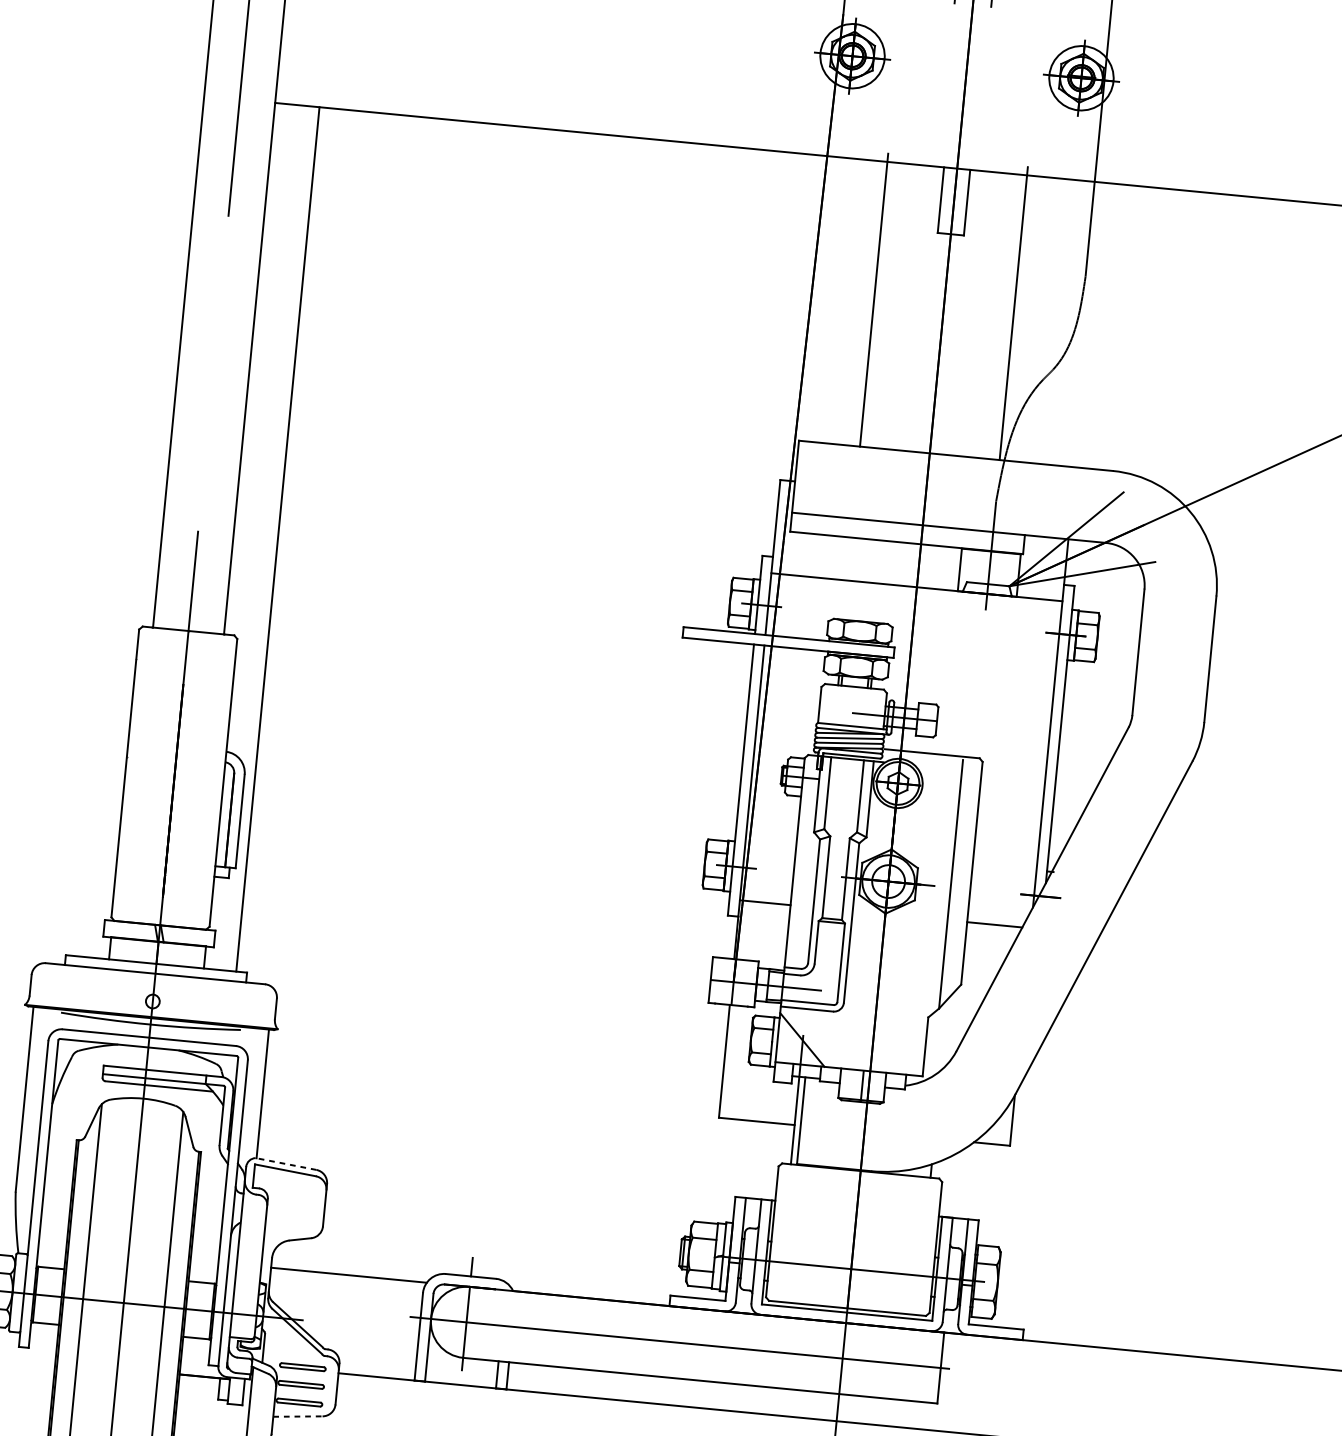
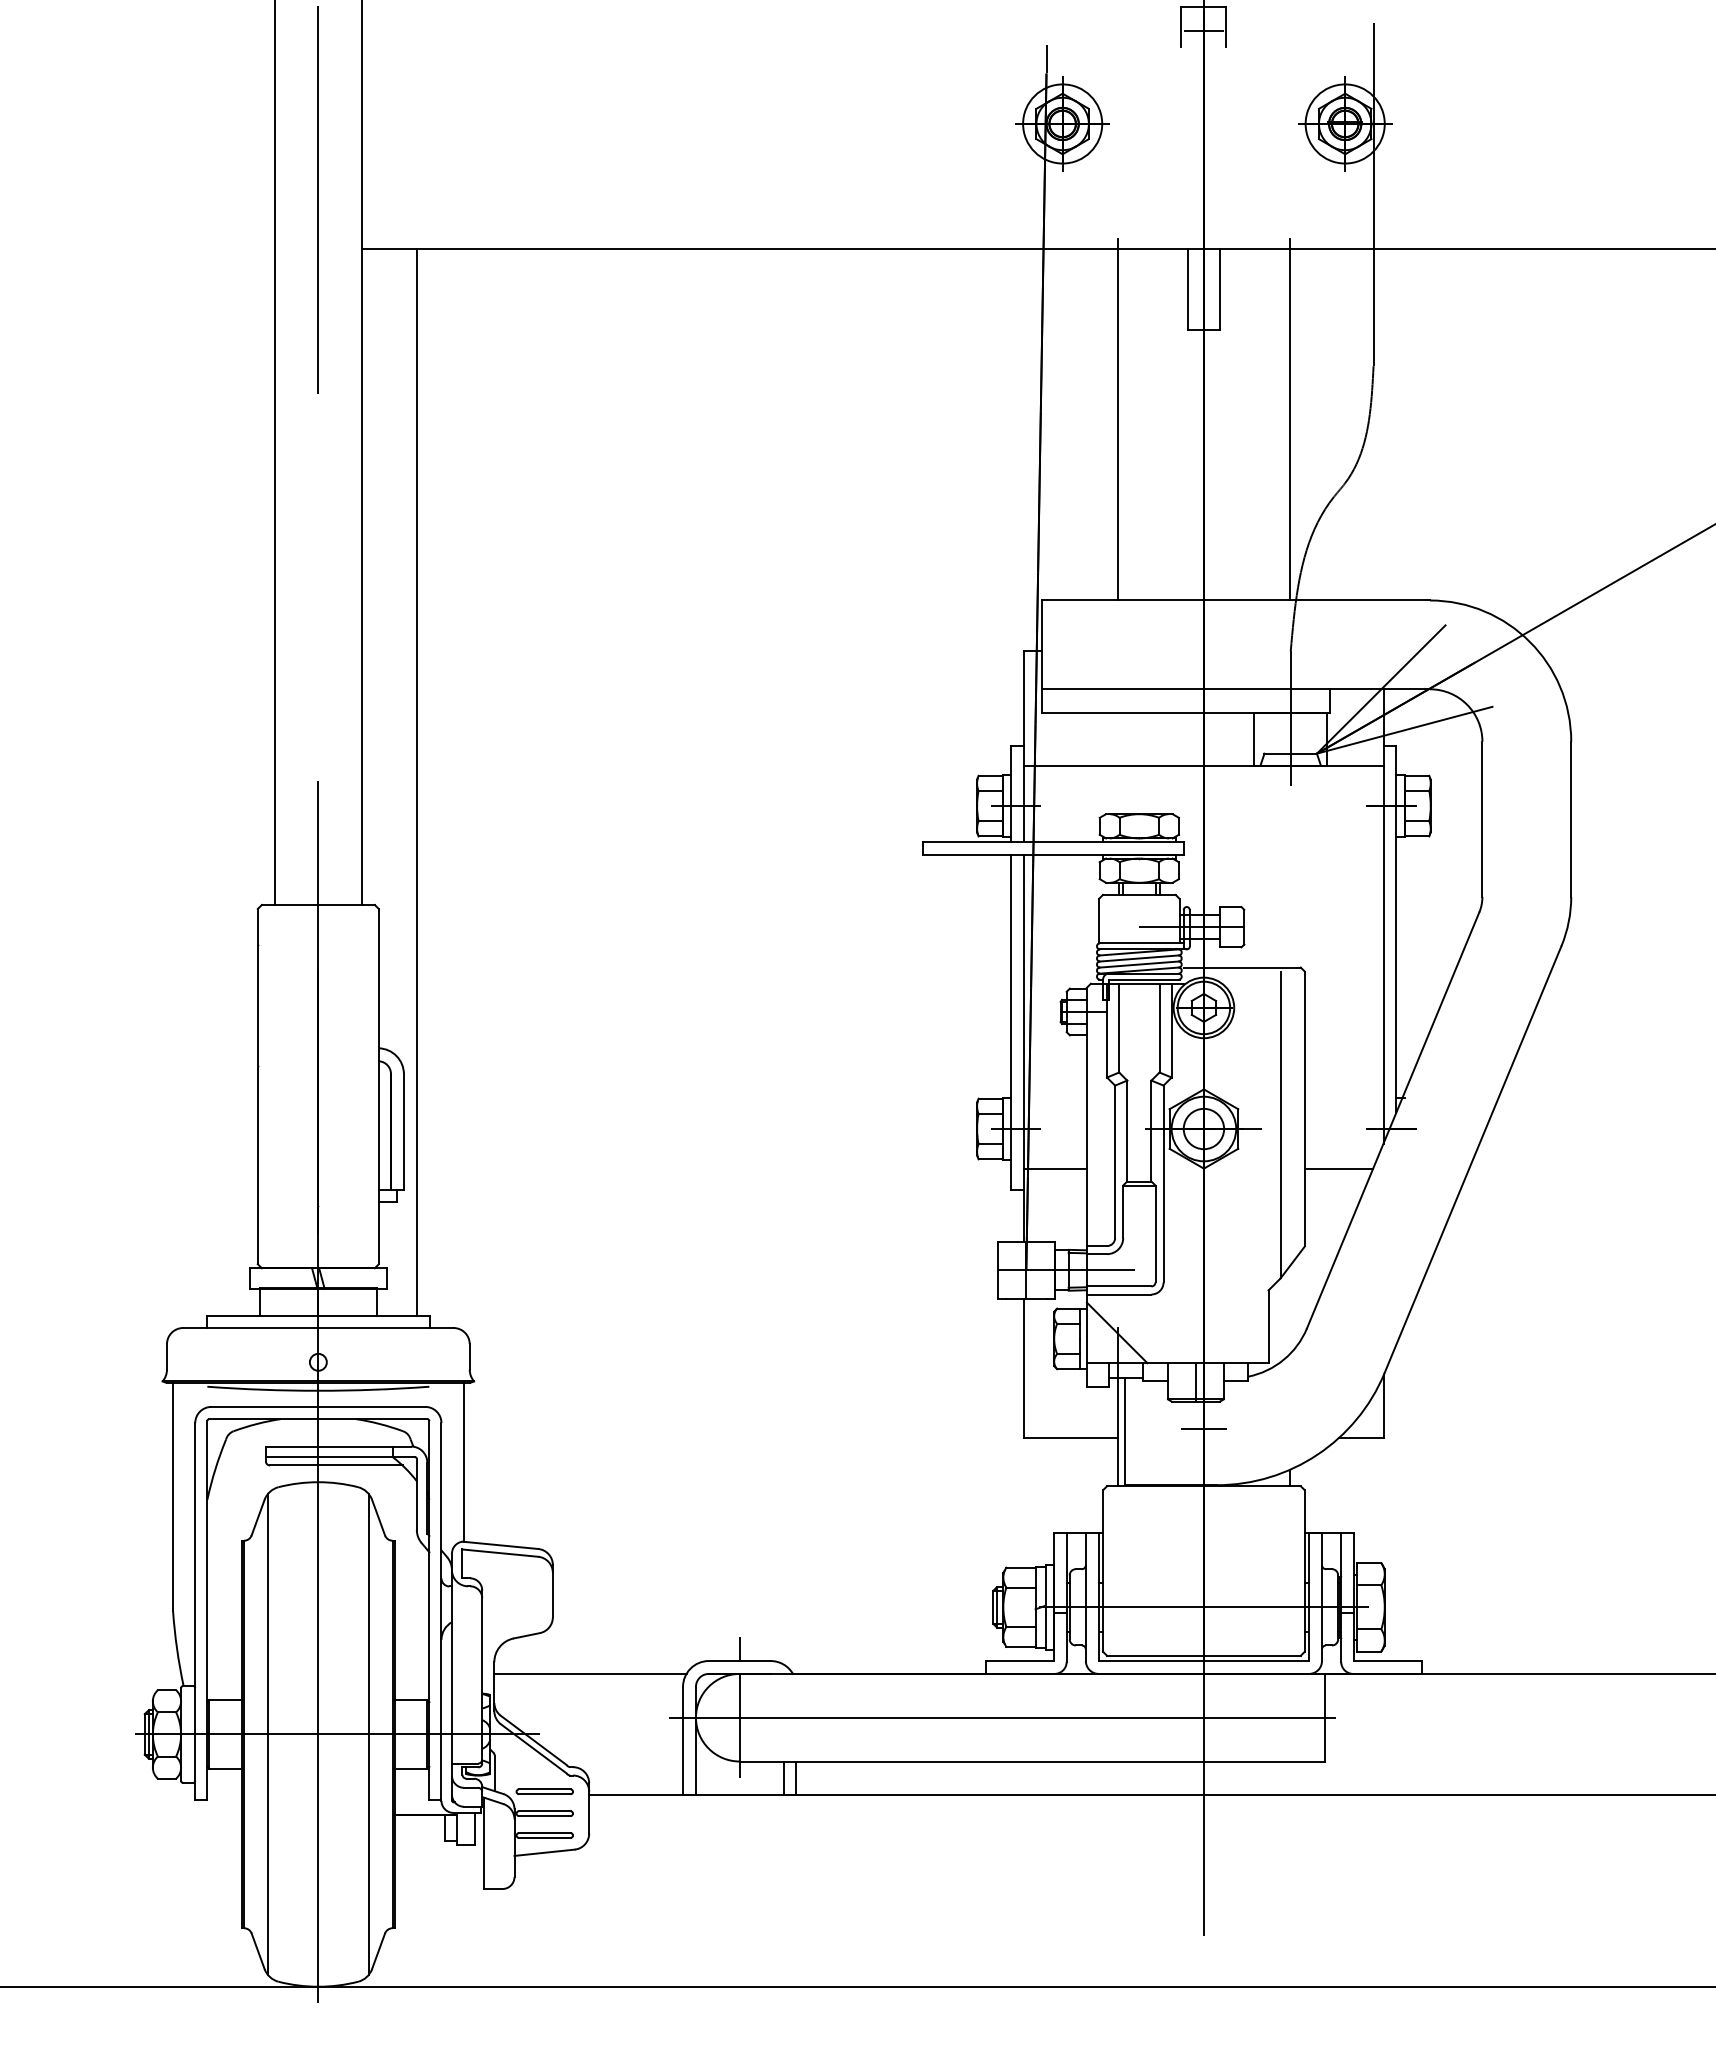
line: (864, 1124) -> (1203, 1428), added
line: (285, 1164) -> (499, 1545), dashed -> solid
line: (298, 1416) -> (545, 1852), dashed -> solid

